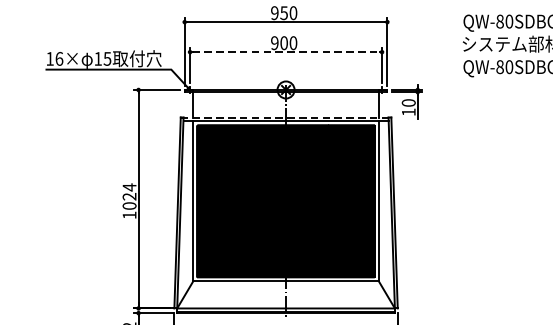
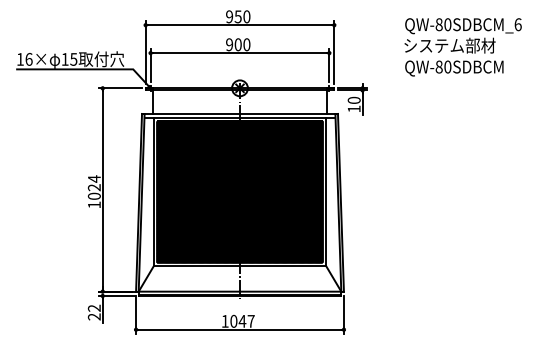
line: (286, 52) -> (240, 53), dashed -> solid
line: (286, 117) -> (240, 113), dashed -> solid

